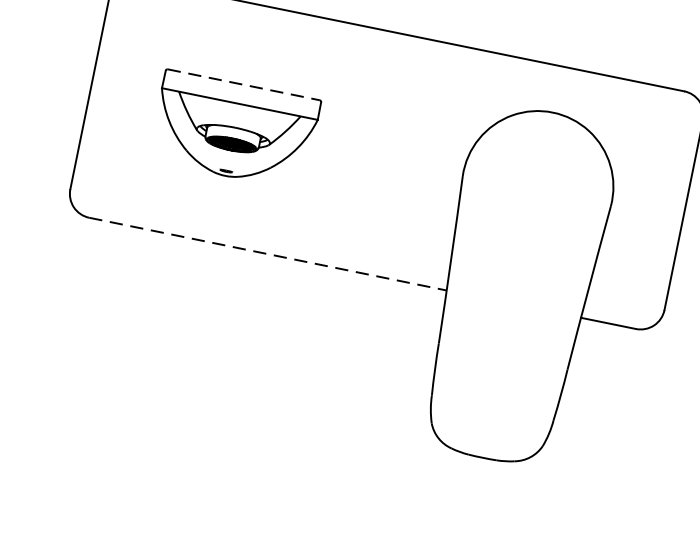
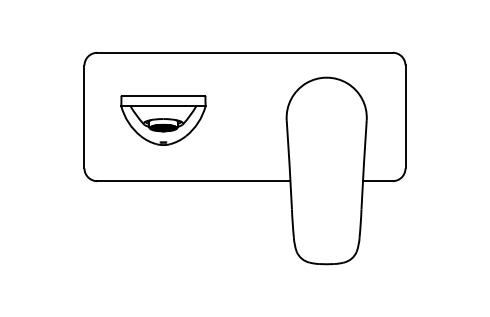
line: (244, 84) -> (163, 95), dashed -> solid
line: (267, 254) -> (193, 181), dashed -> solid

